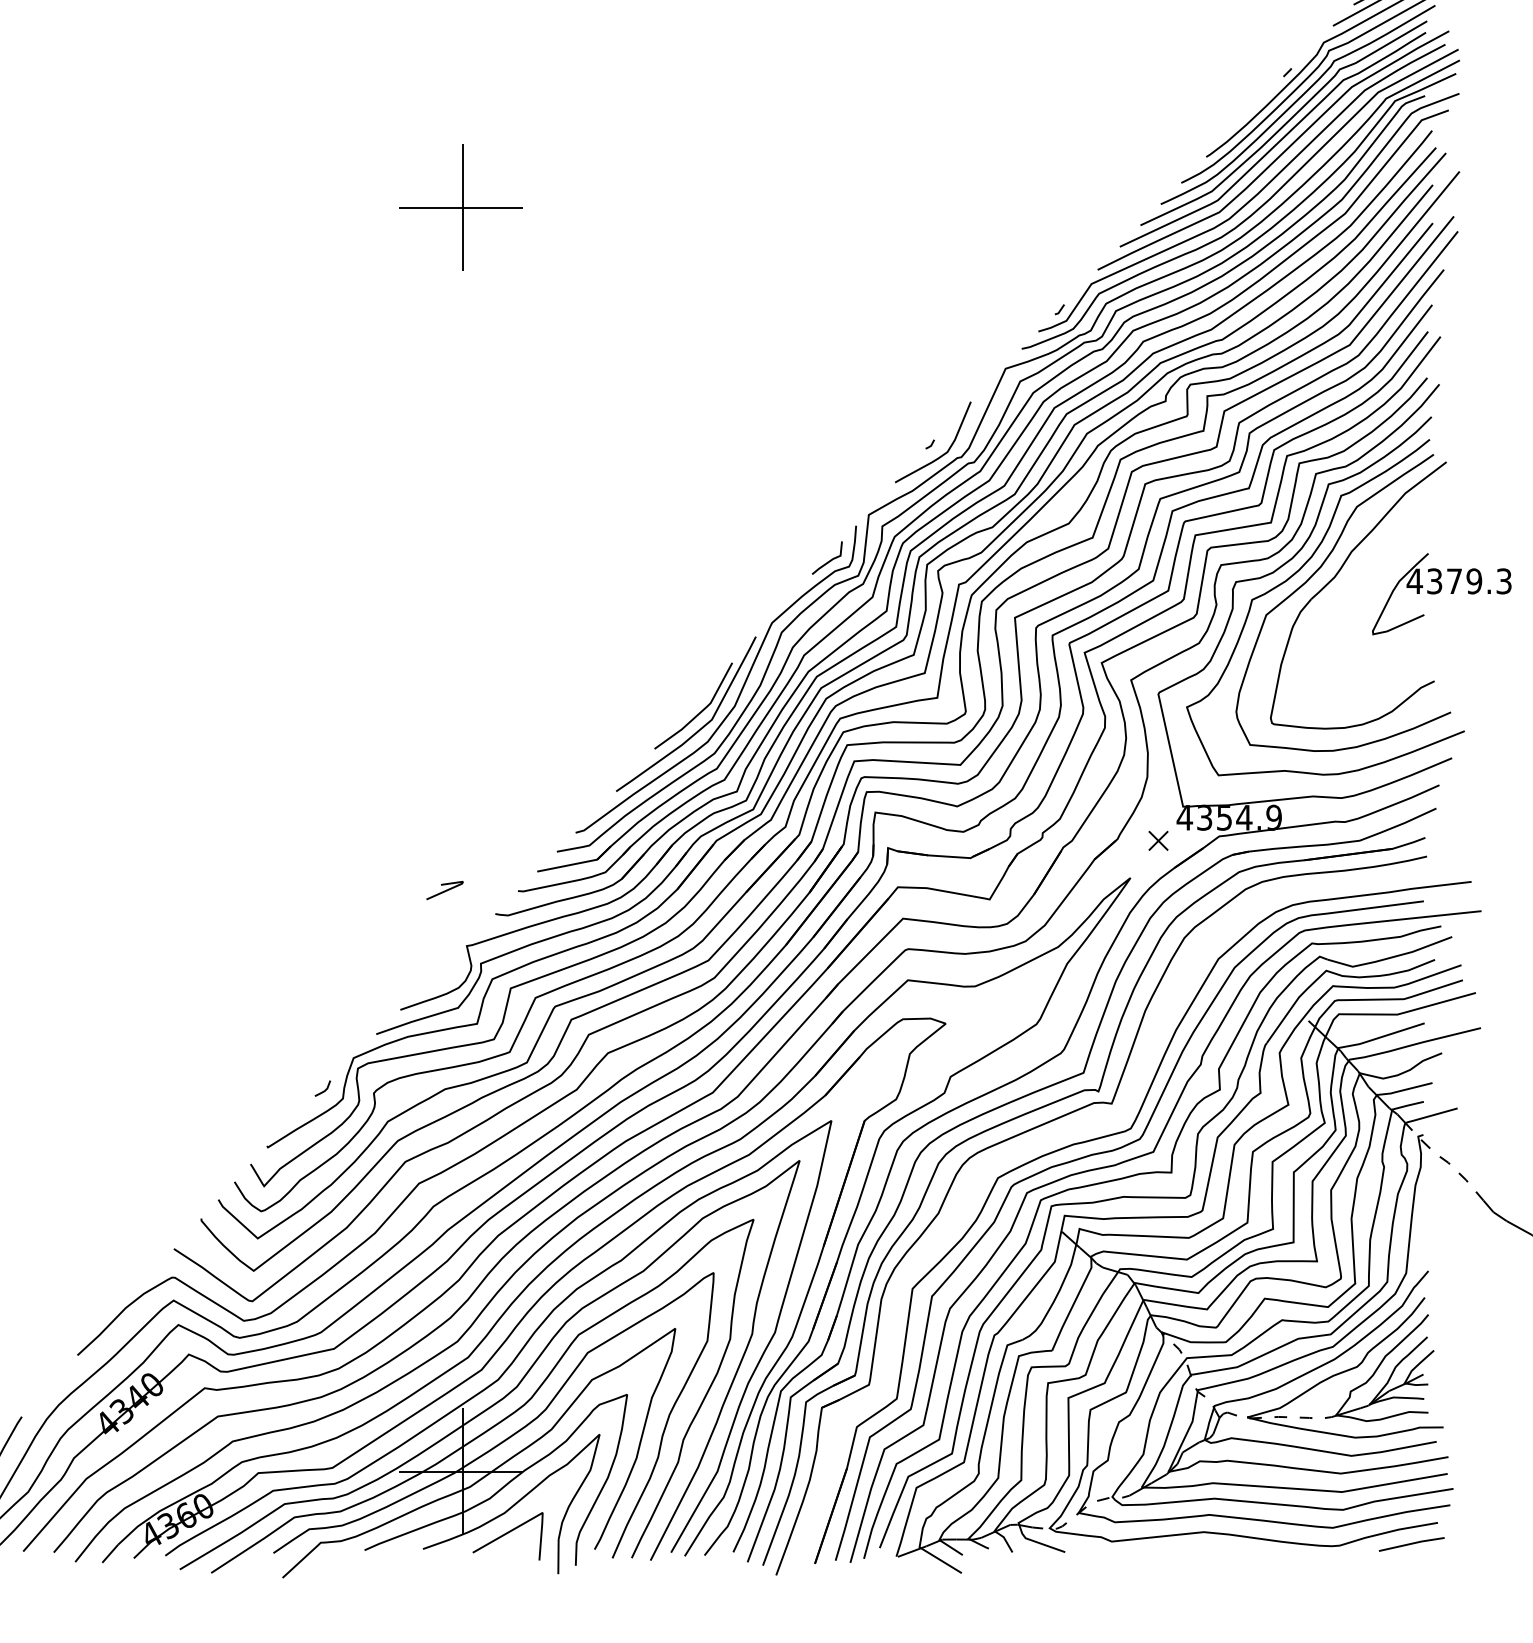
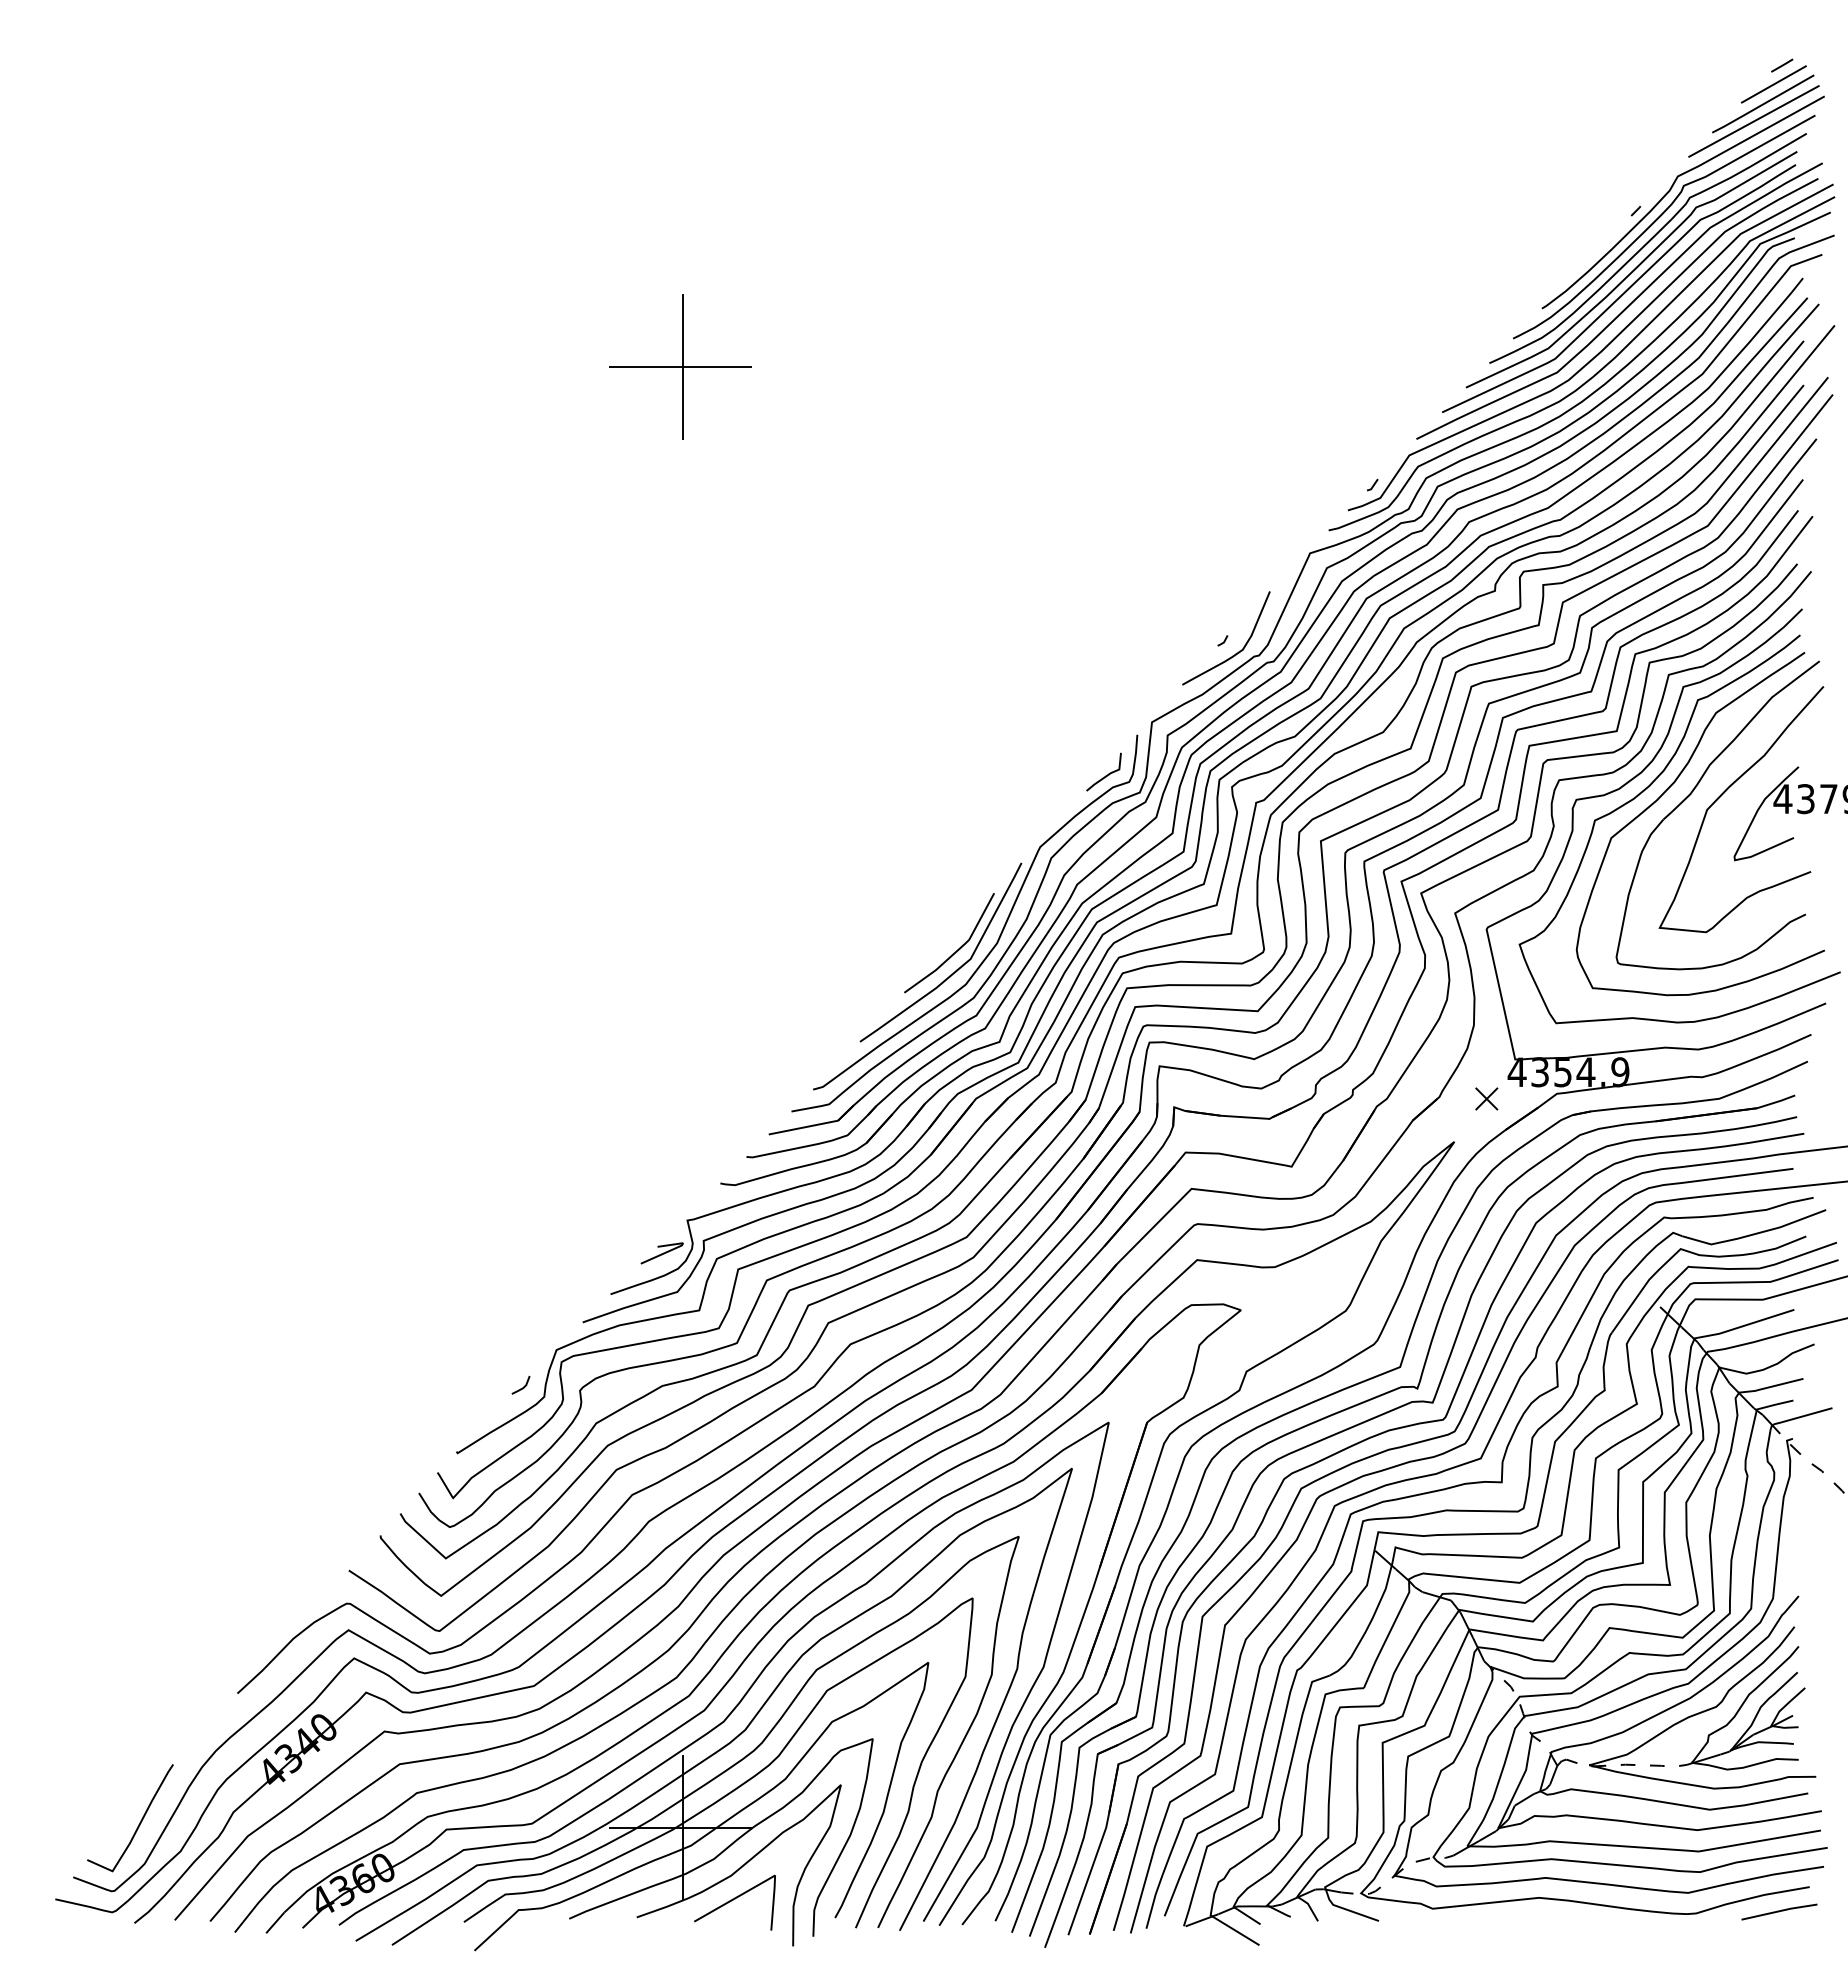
curve: (1365, 575) -> (1725, 792), added
curve: (444, 890) -> (661, 1253), moved
part: (1089, 1125) -> (1407, 1427), added

